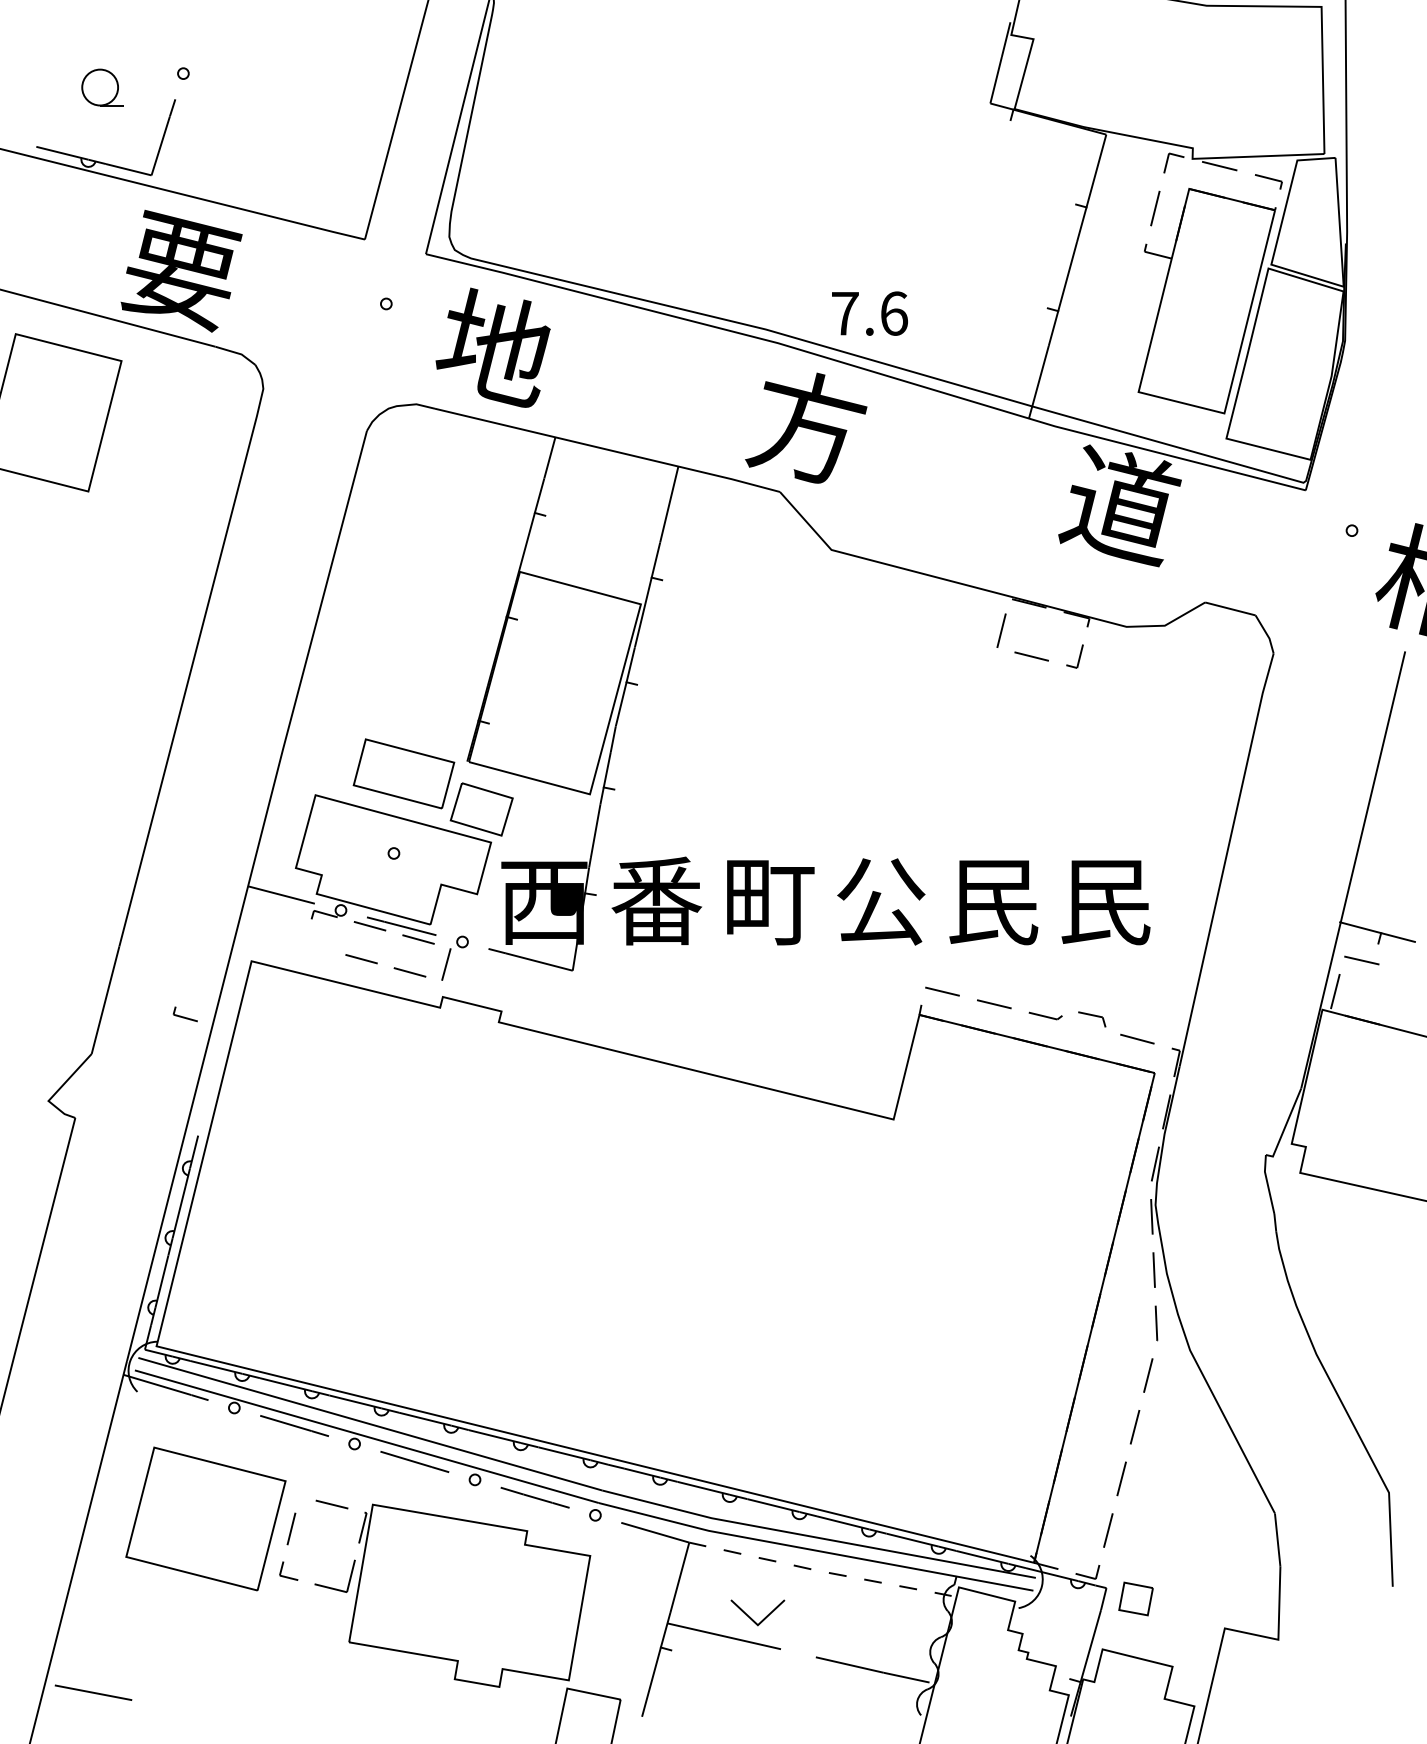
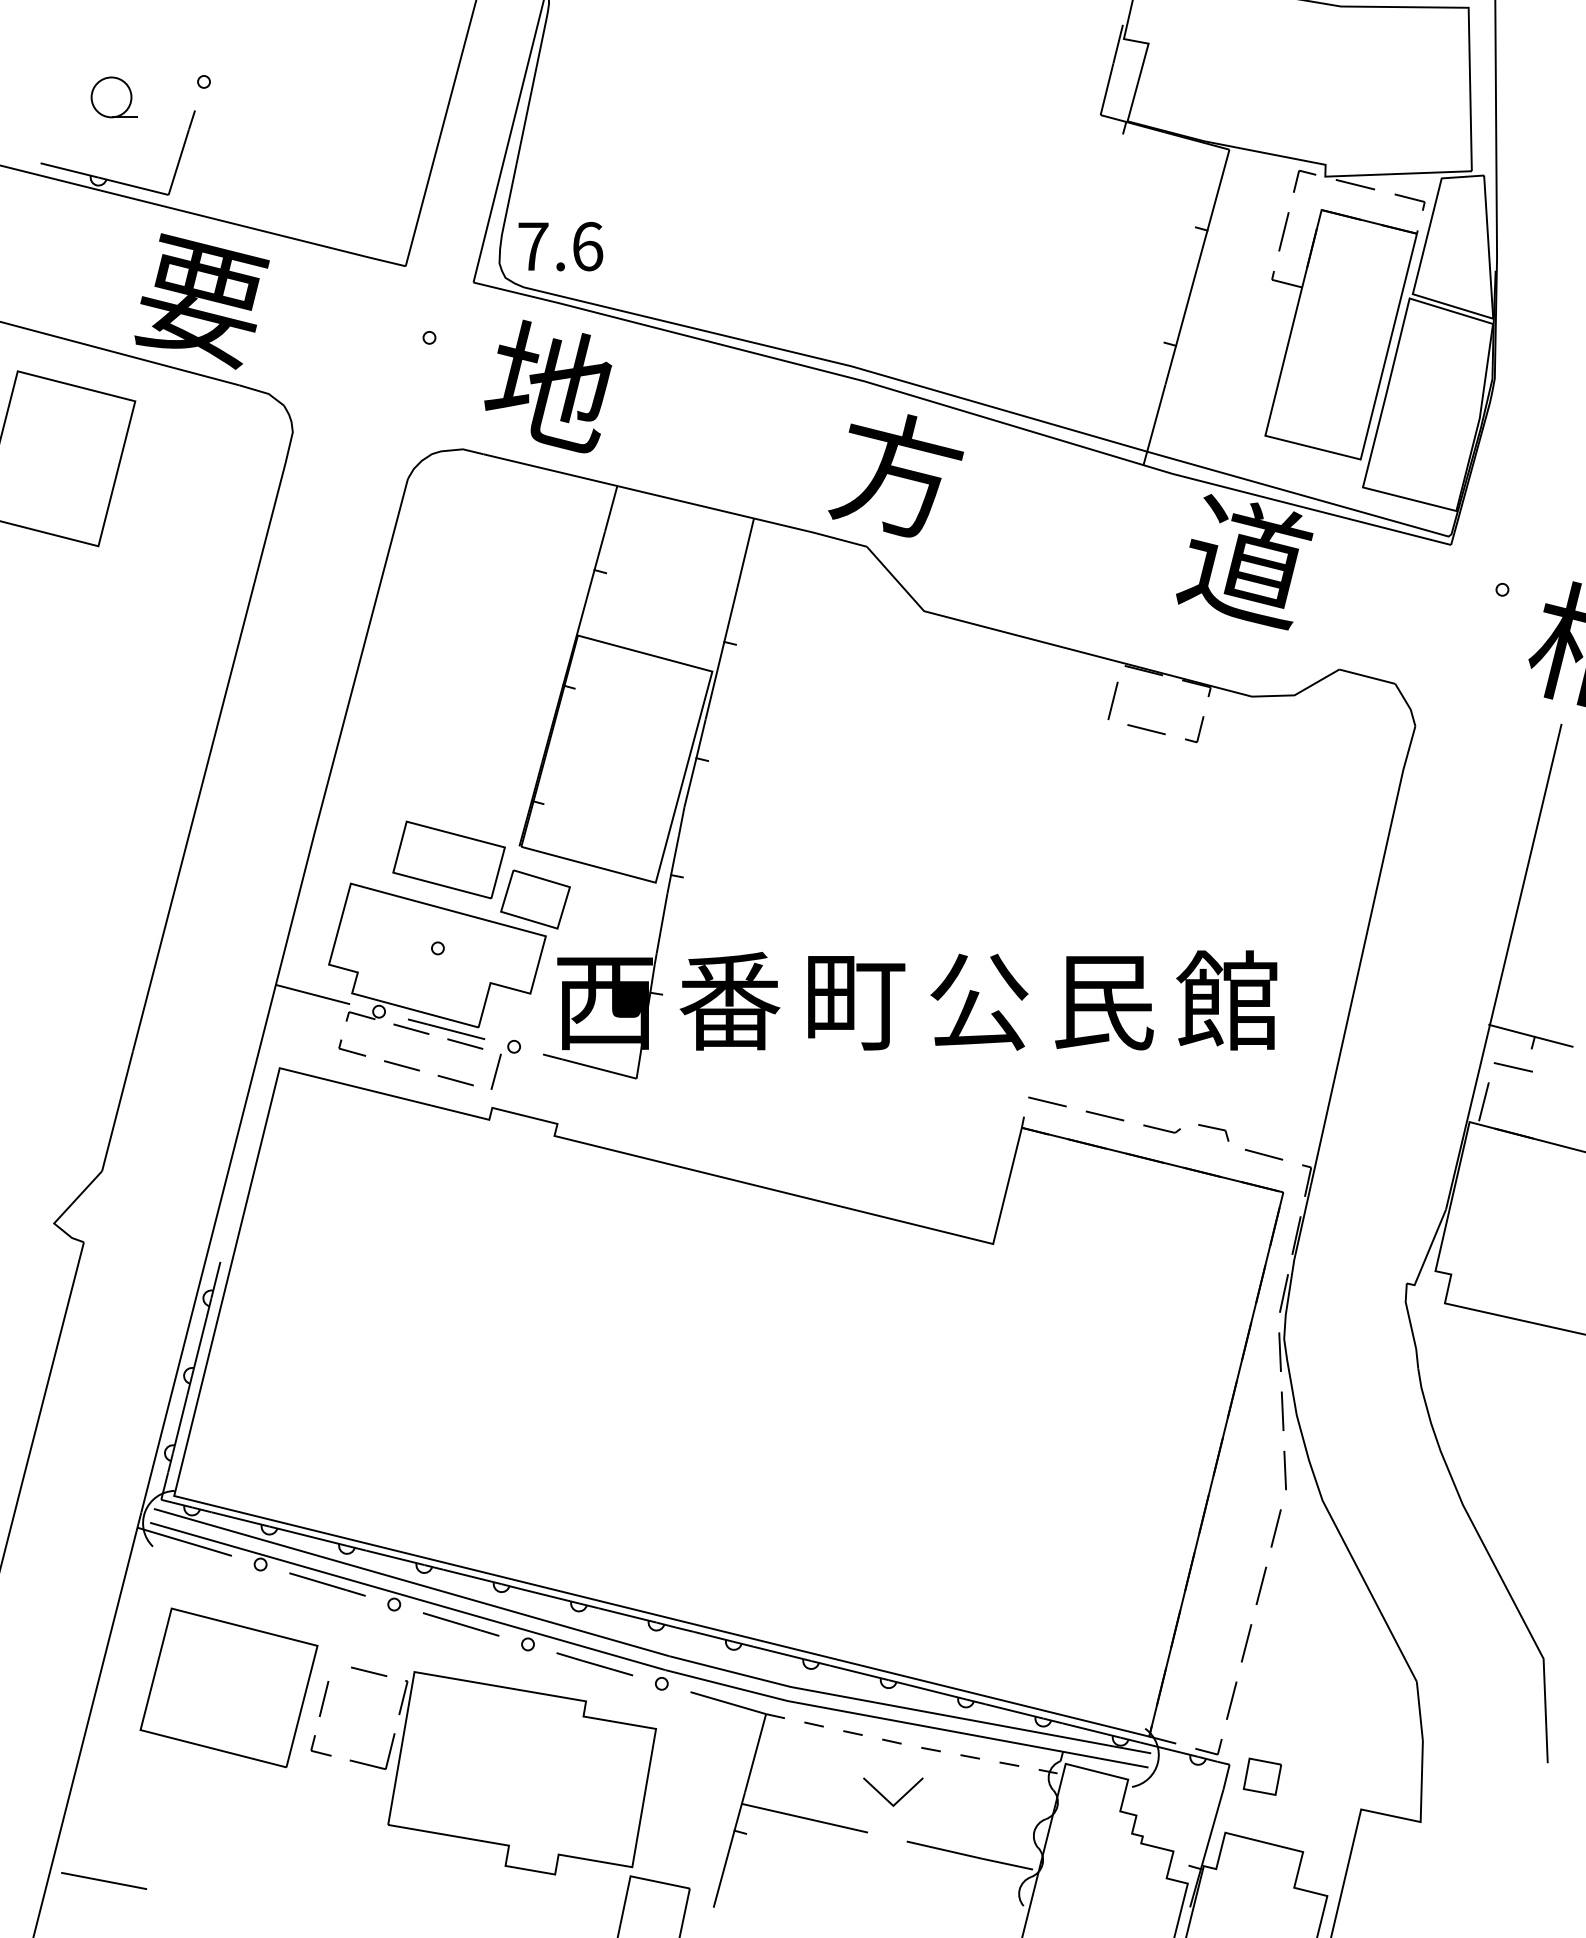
text: (869, 313) -> (560, 246), moved
text: (1104, 900) -> (1227, 1000), 民 -> 館
part: (185, 1013) -> (352, 1047), moved
part: (764, 1617) -> (900, 1797), moved

